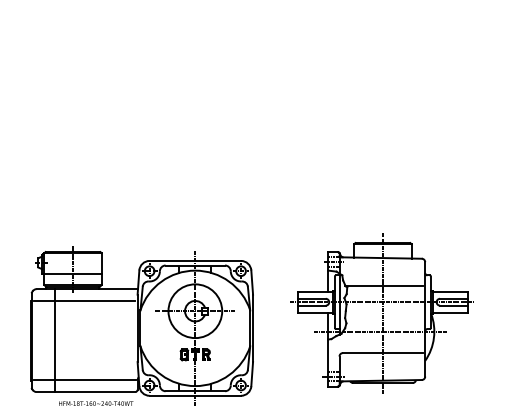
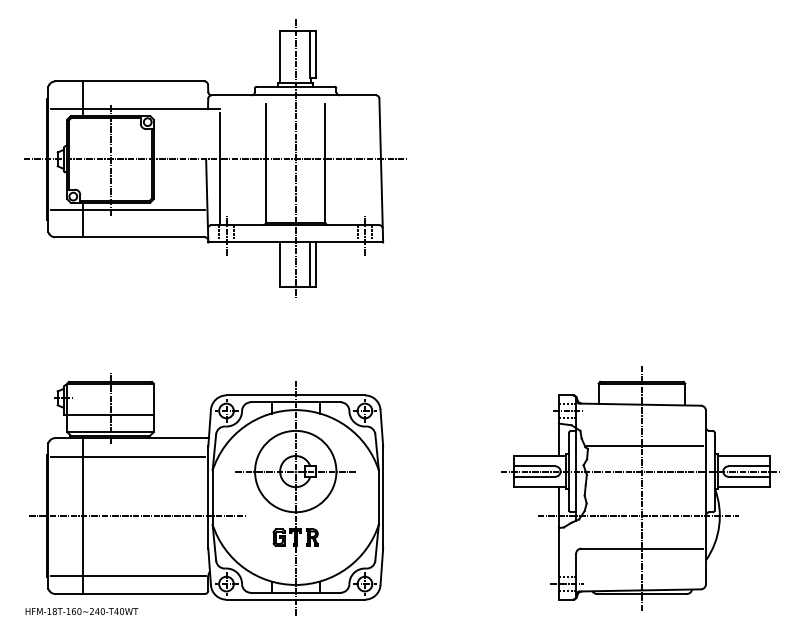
part: (142, 104) -> (215, 158), added
part: (381, 313) -> (639, 488), moved
line: (91, 340) -> (138, 515), added
text: (96, 403) -> (82, 611), moved

